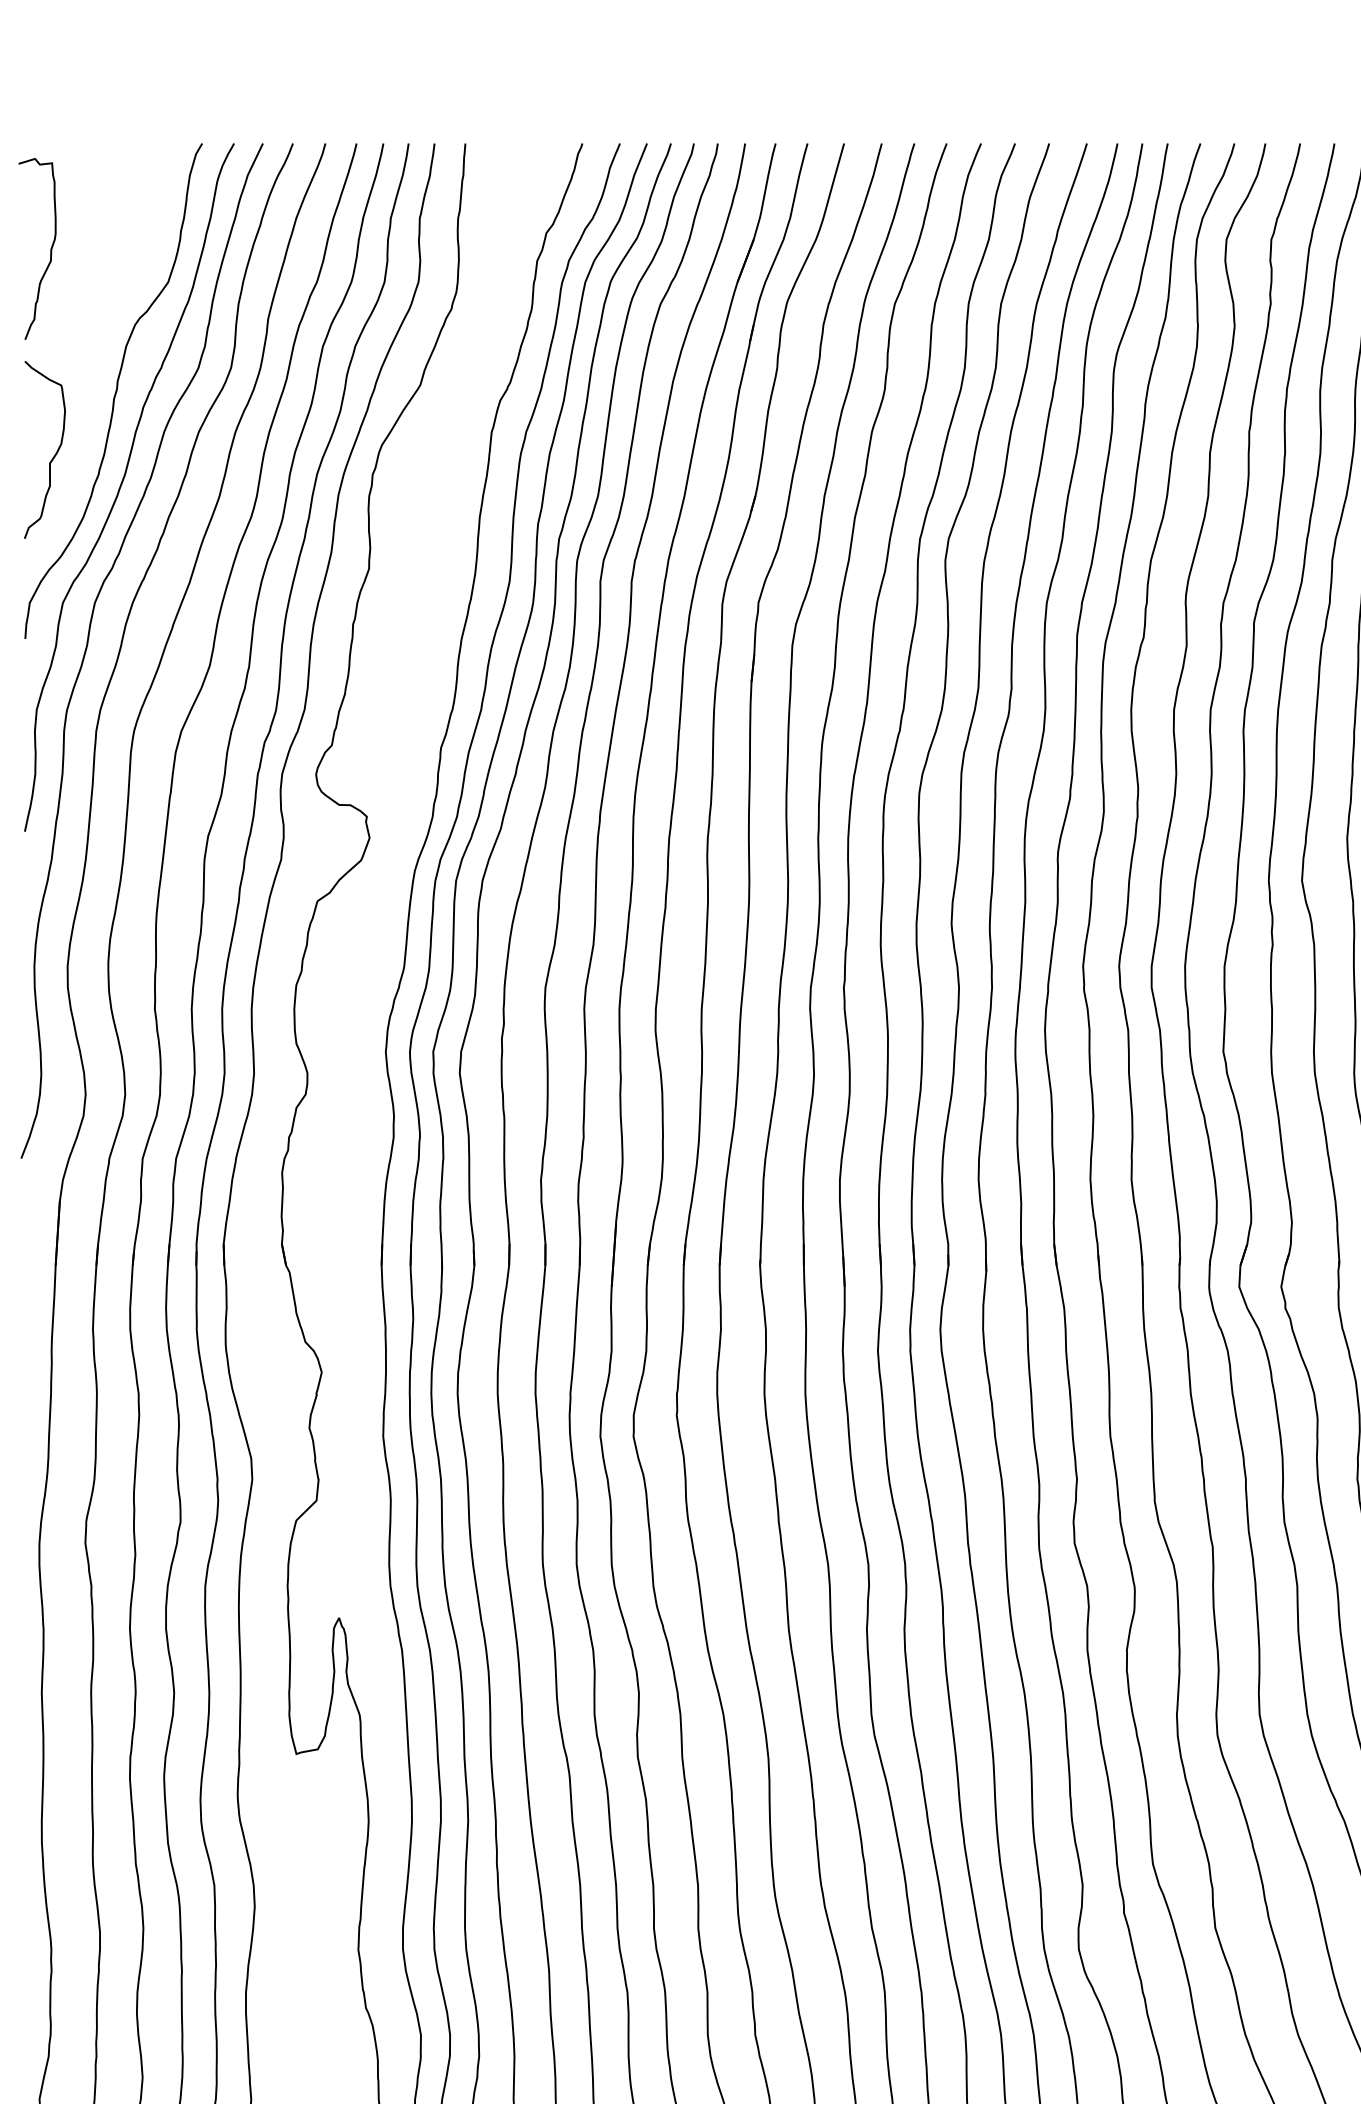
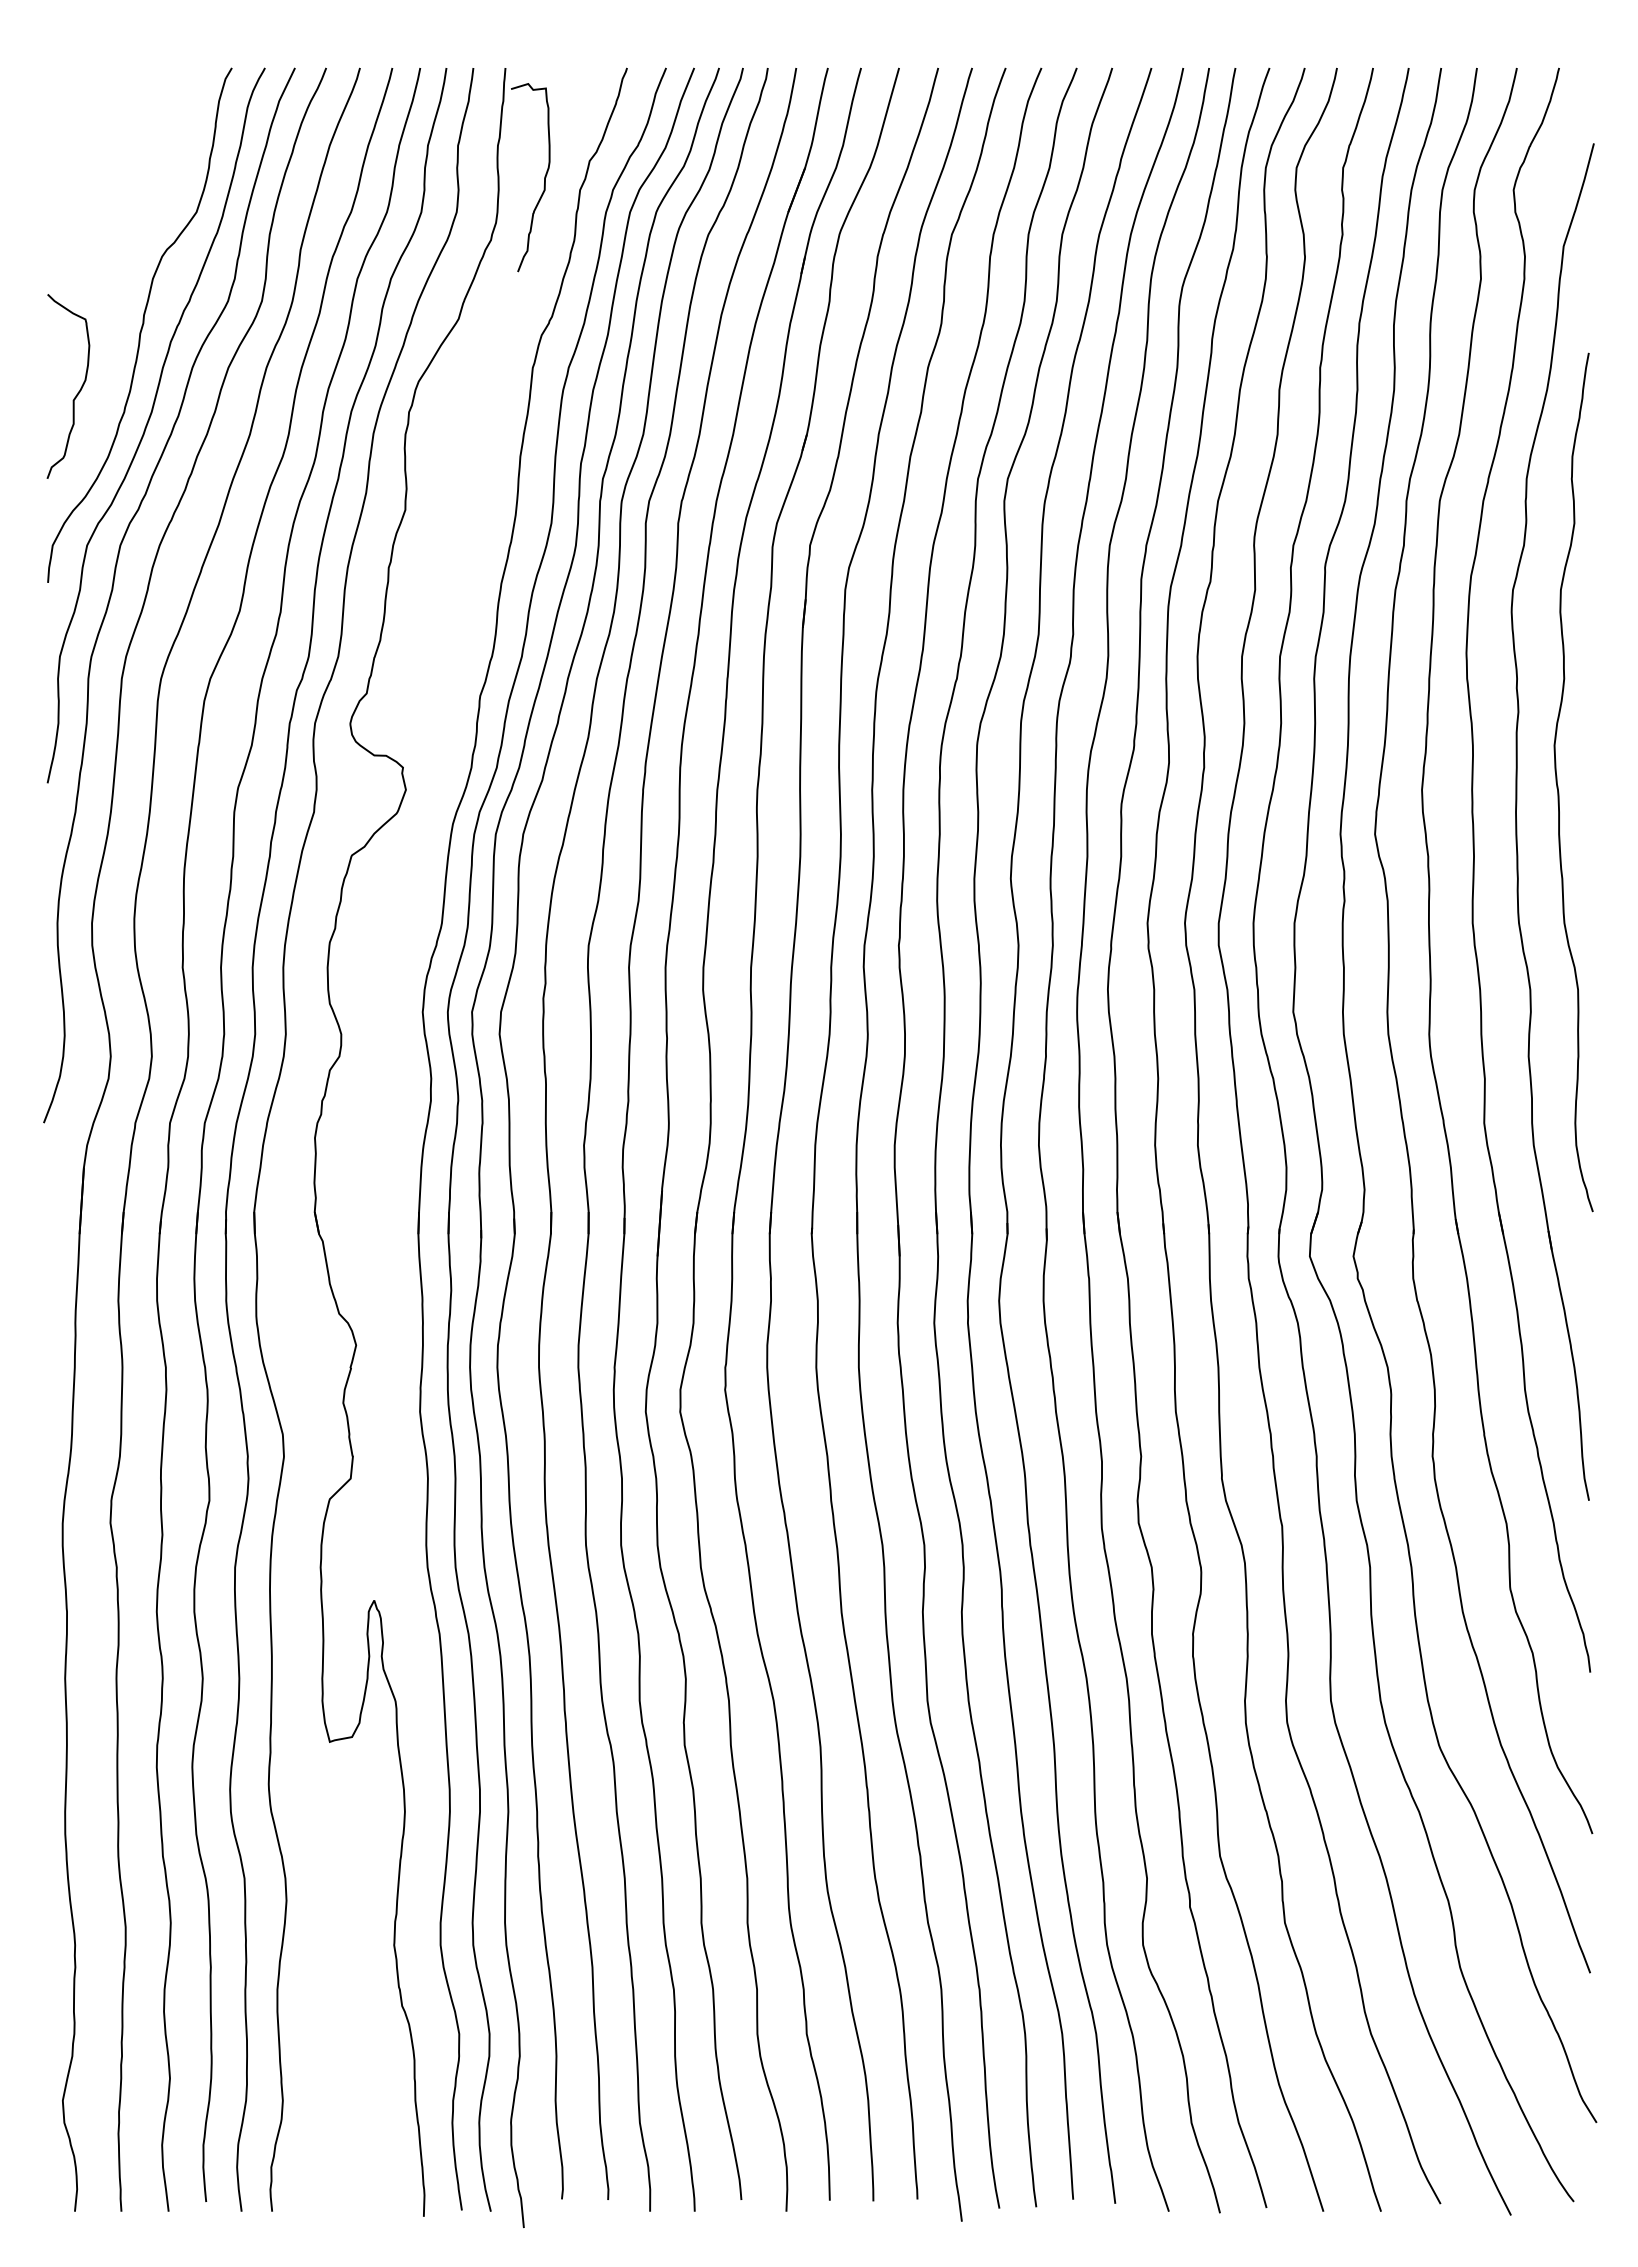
curve: (50, 248) -> (544, 177), moved

